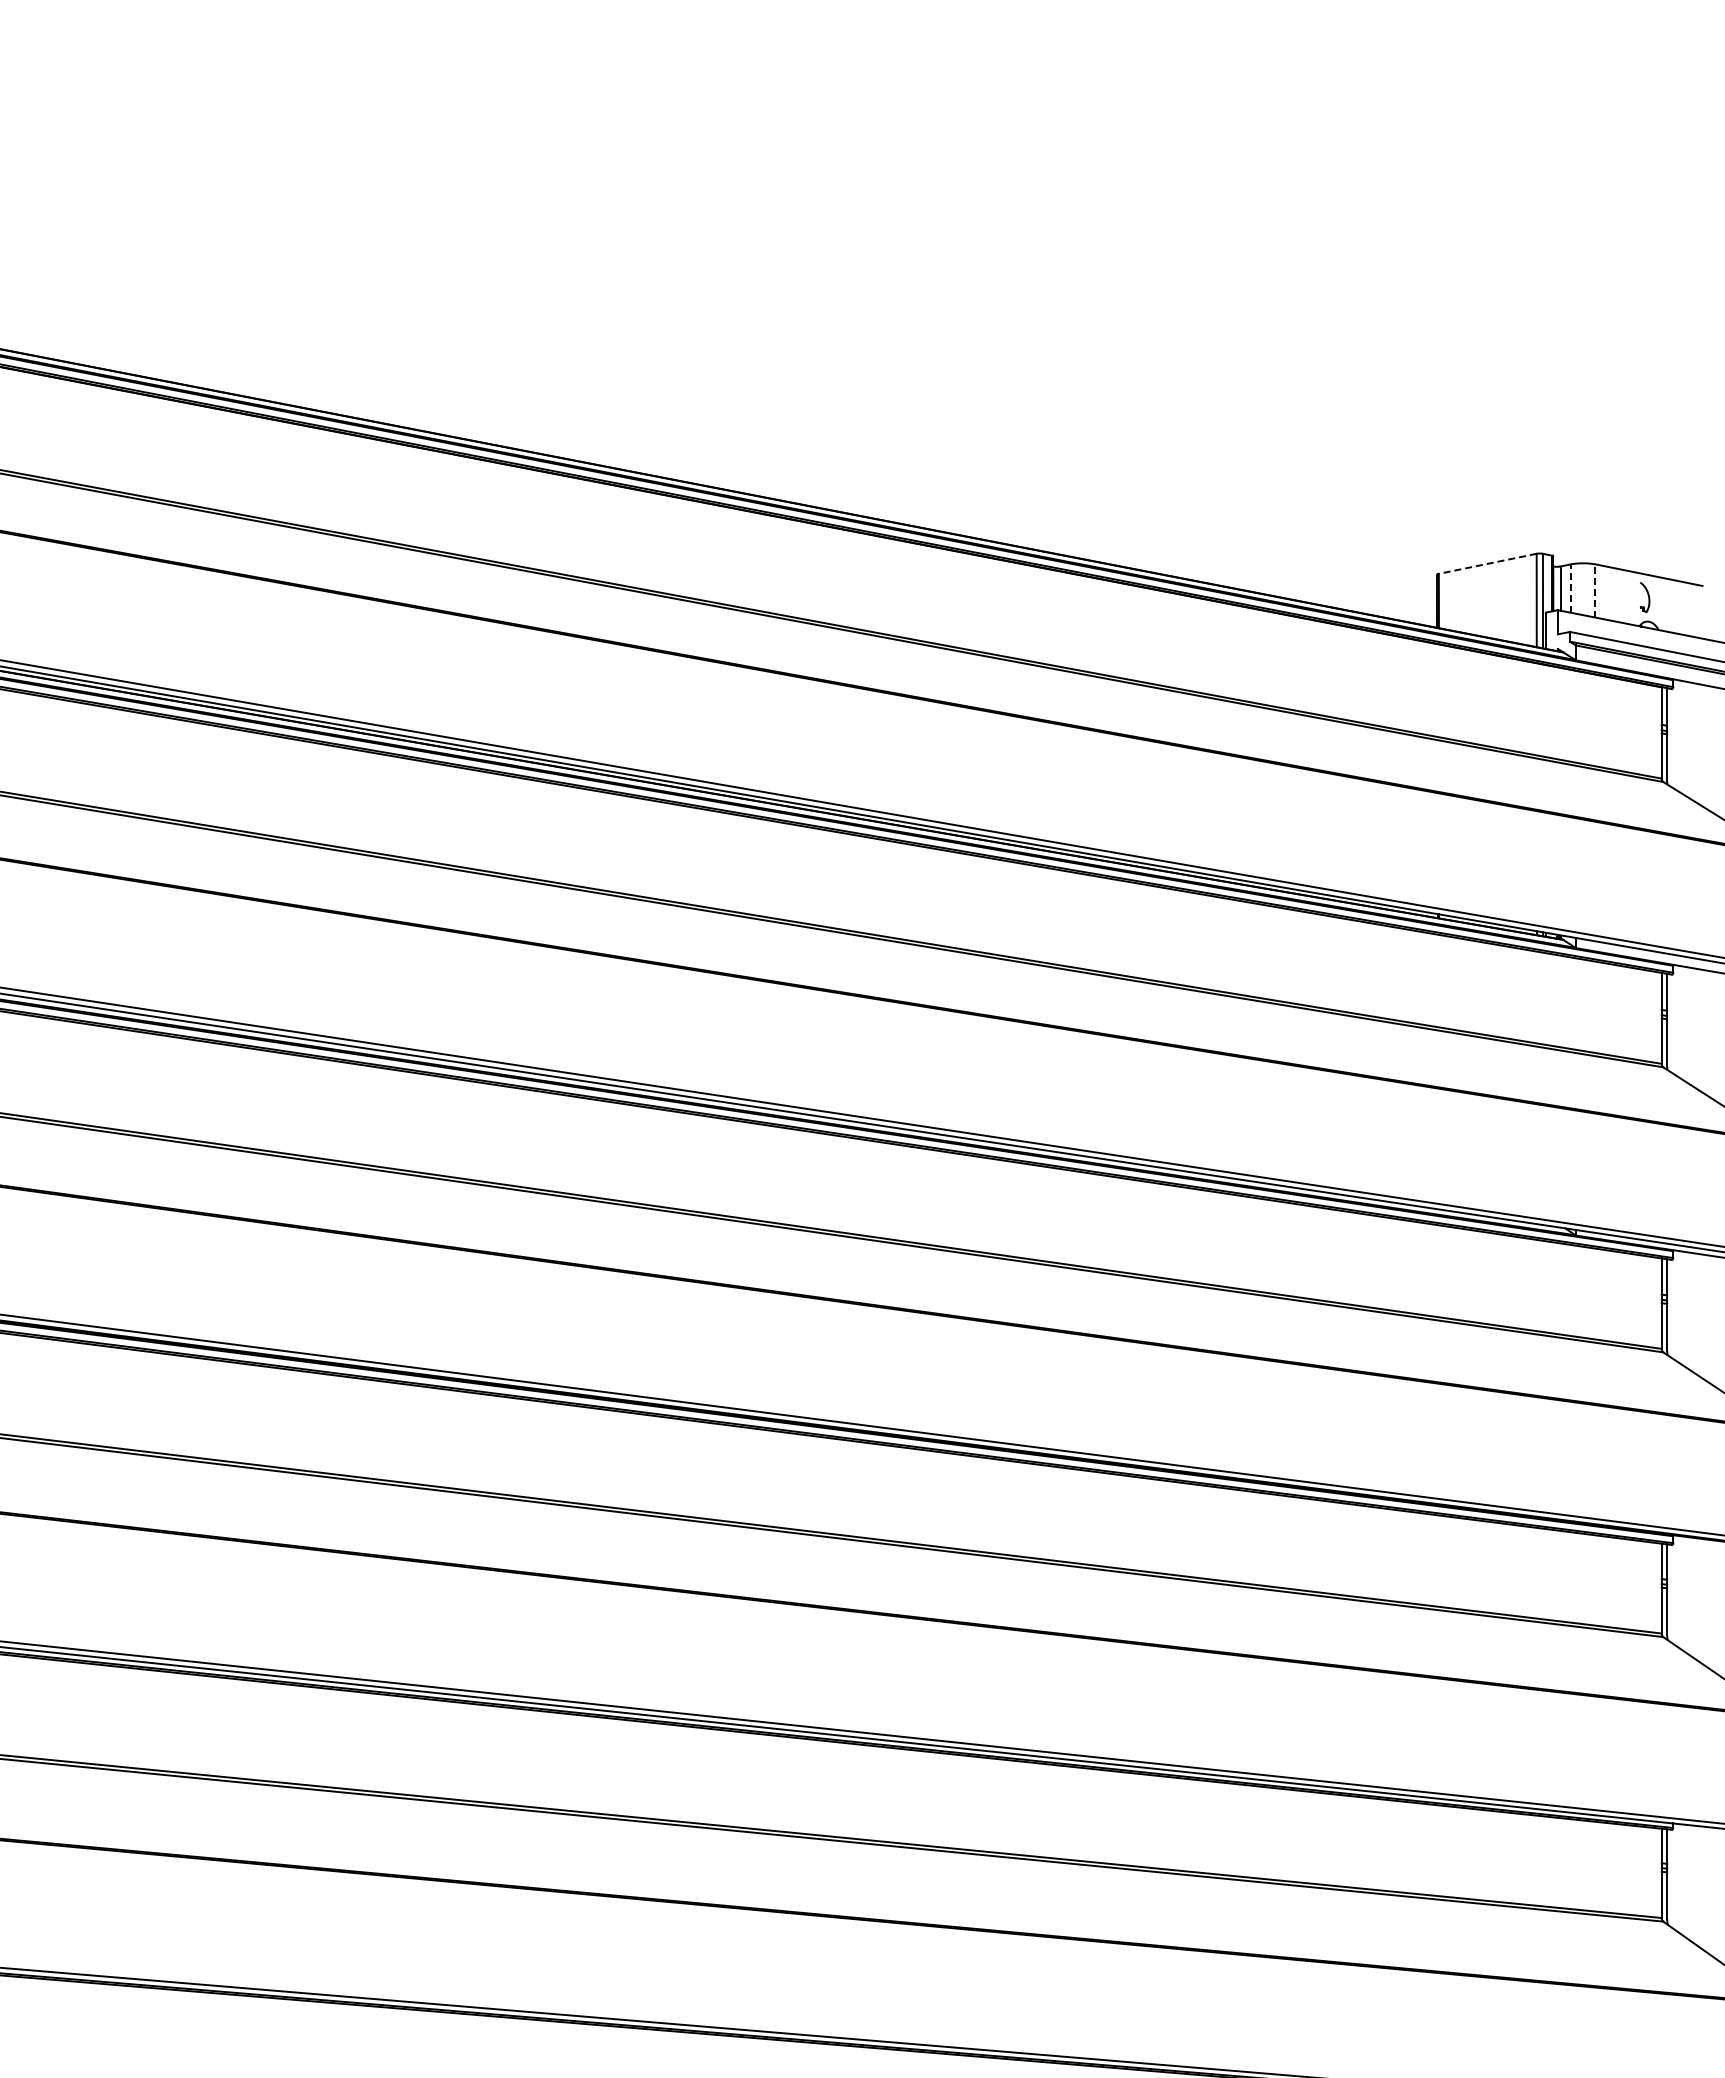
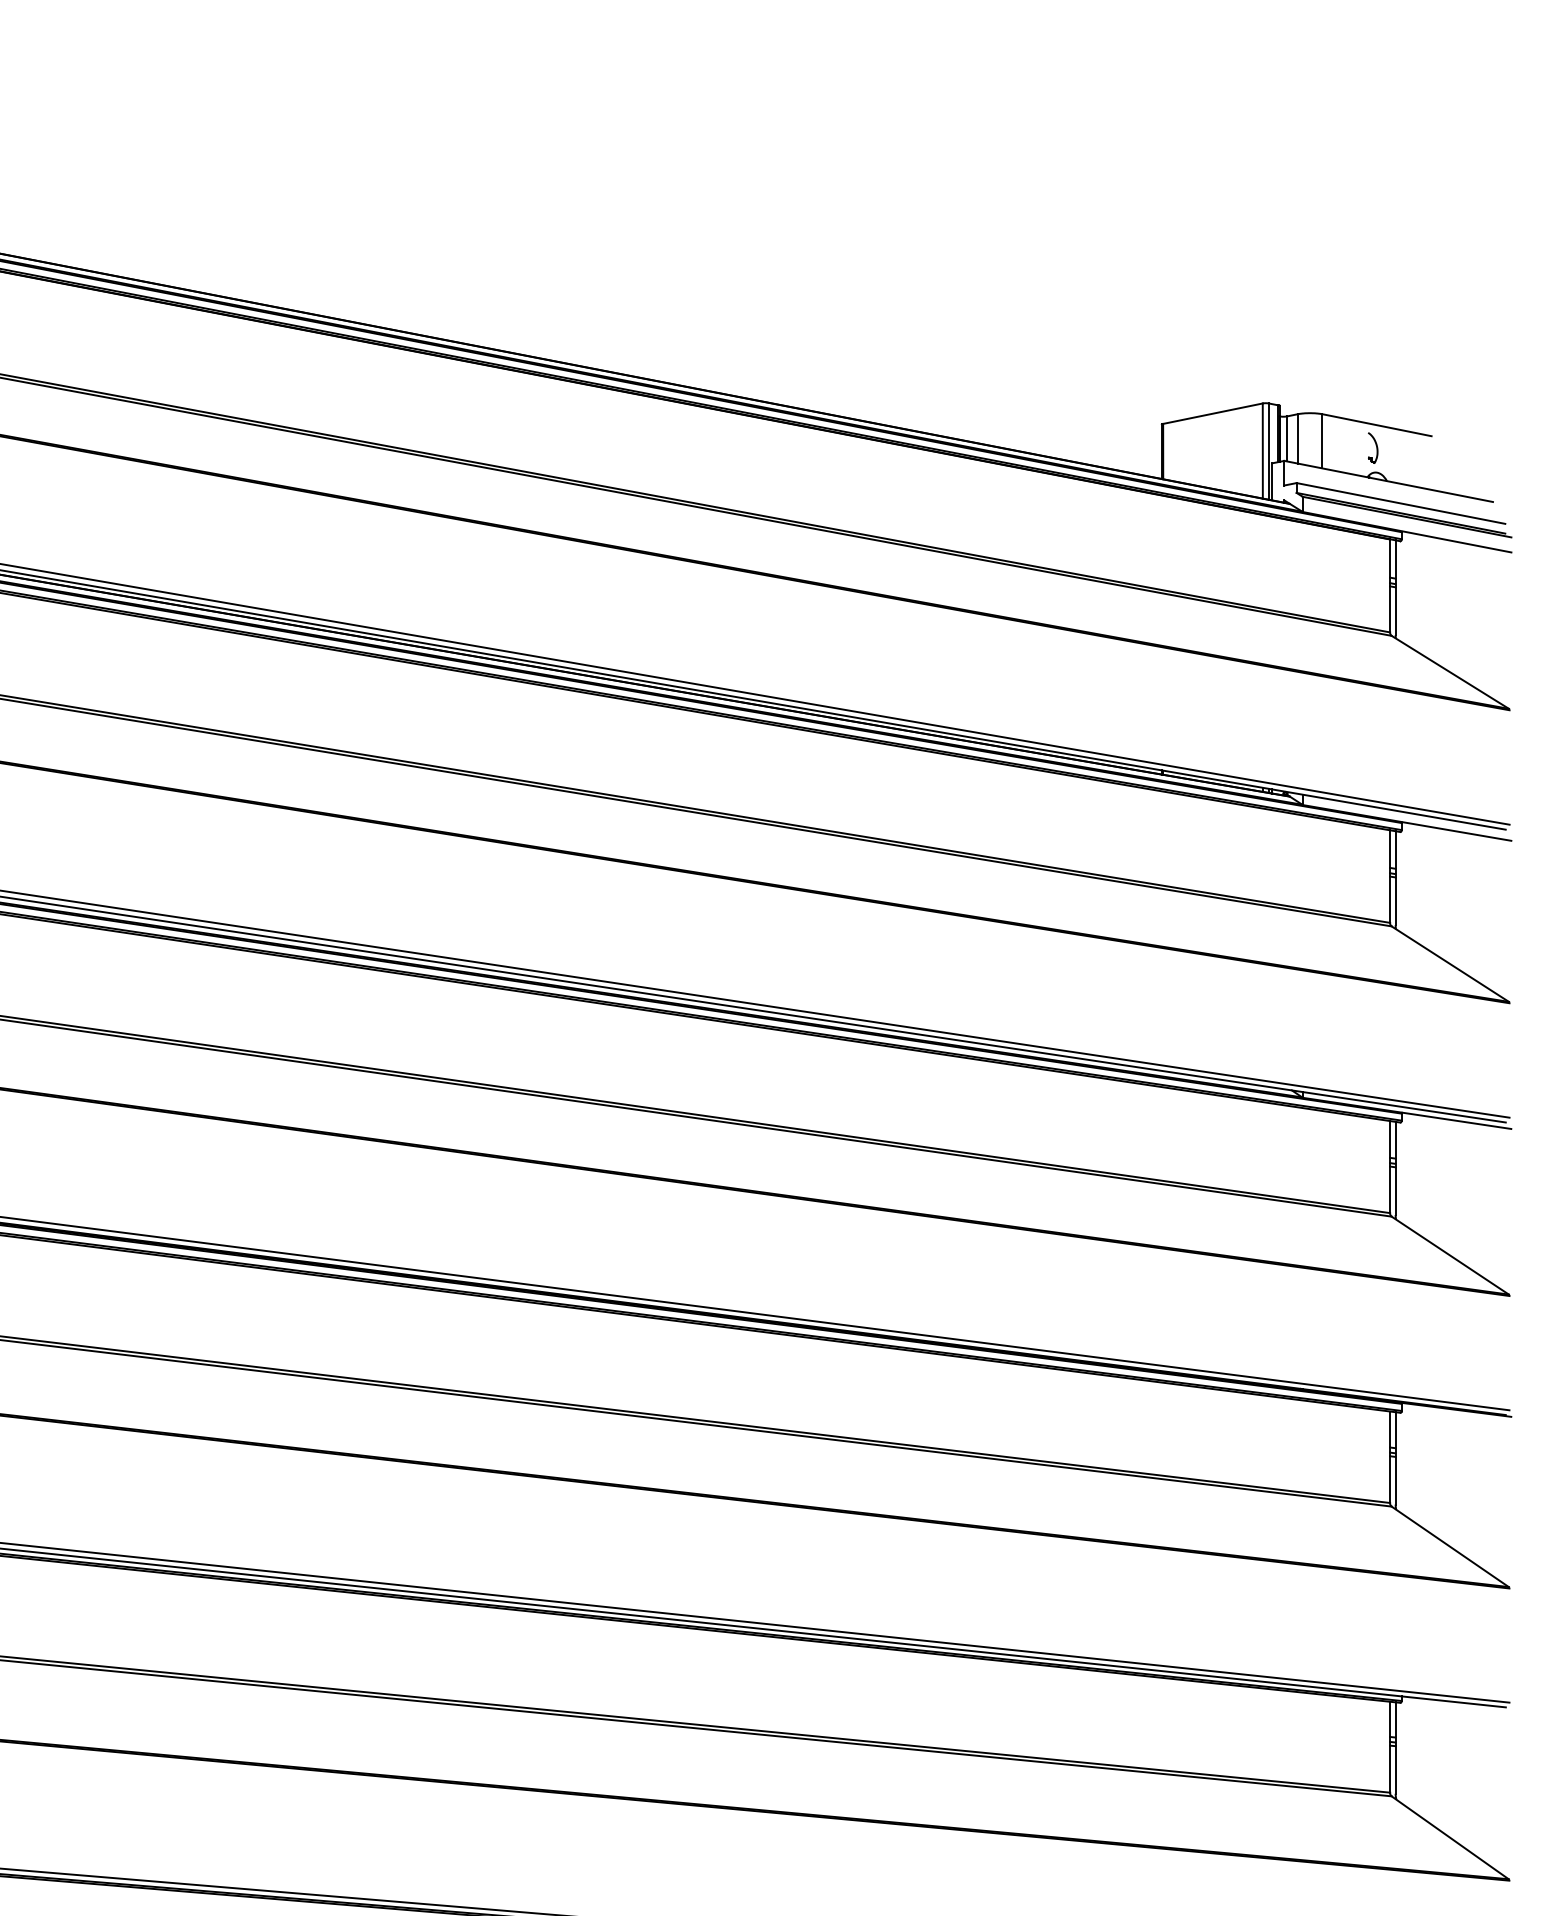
line: (1487, 563) -> (1212, 413), dashed -> solid
line: (1571, 588) -> (1298, 438), dashed -> solid
line: (1595, 590) -> (1322, 440), dashed -> solid

